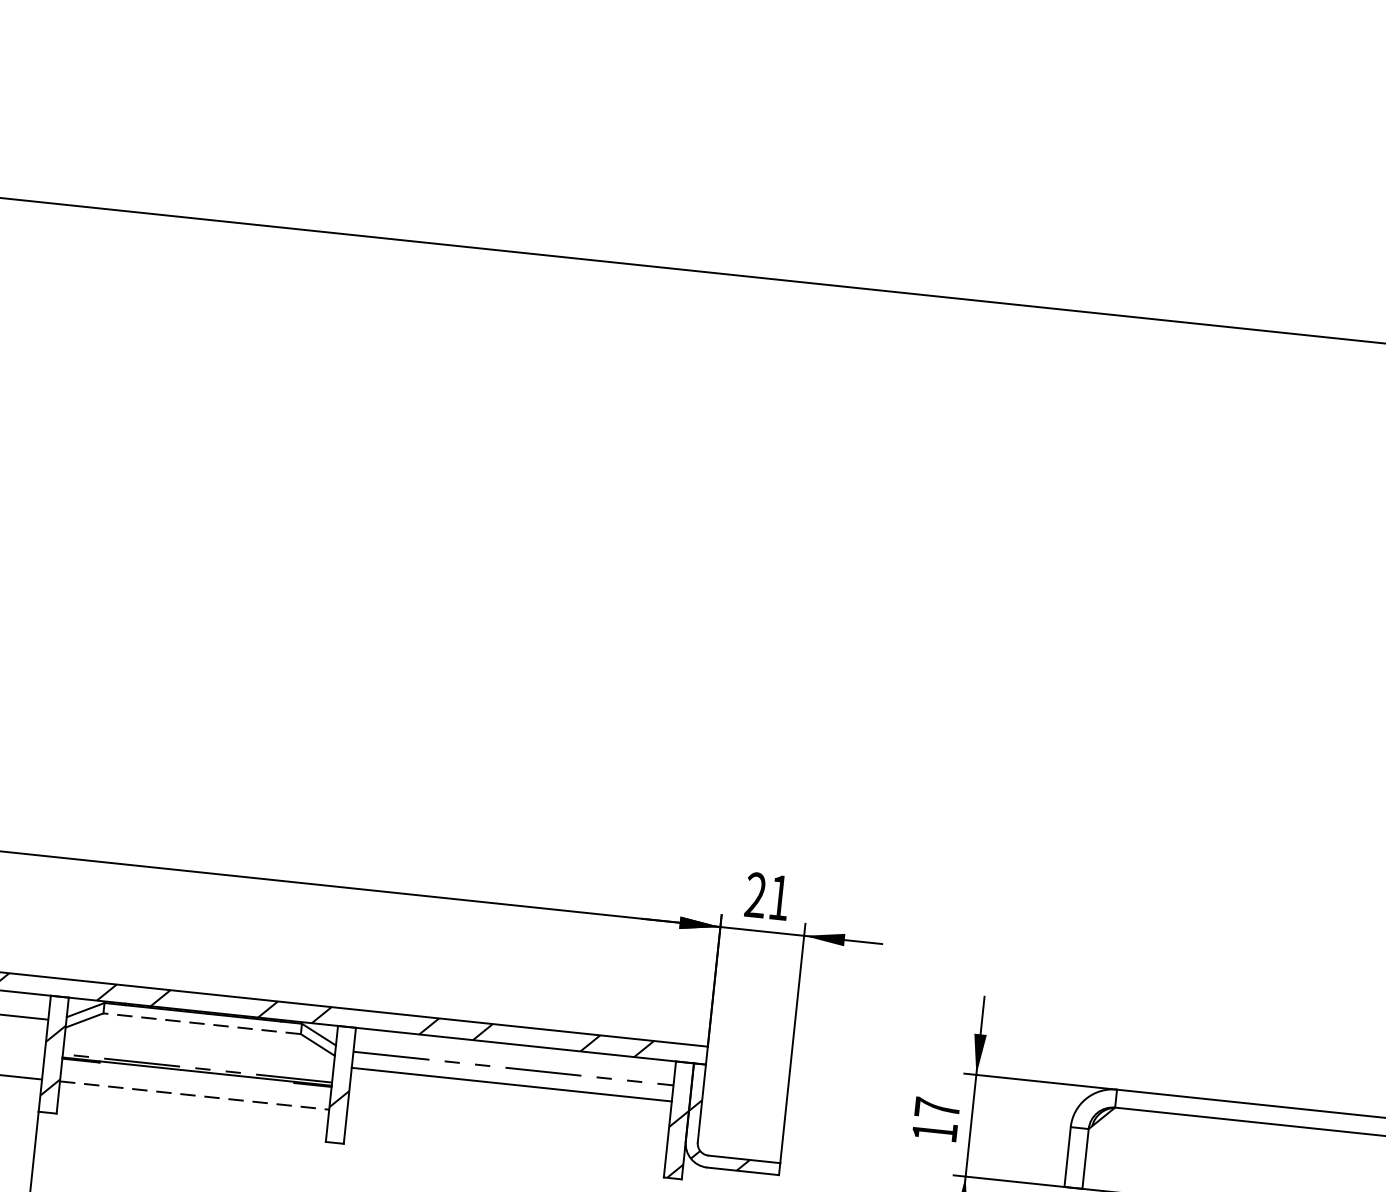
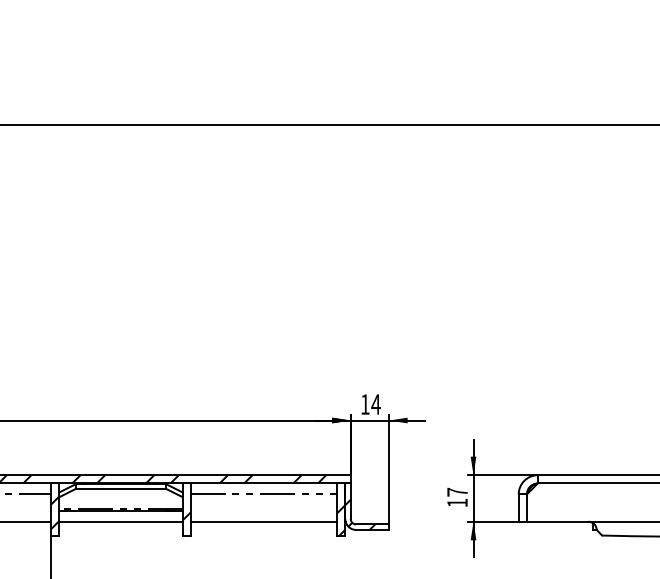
text: (767, 896) -> (370, 404), 21 -> 14
line: (201, 1022) -> (120, 488), dashed -> solid
line: (510, 1084) -> (263, 521), moved
line: (195, 1095) -> (121, 521), dashed -> solid

